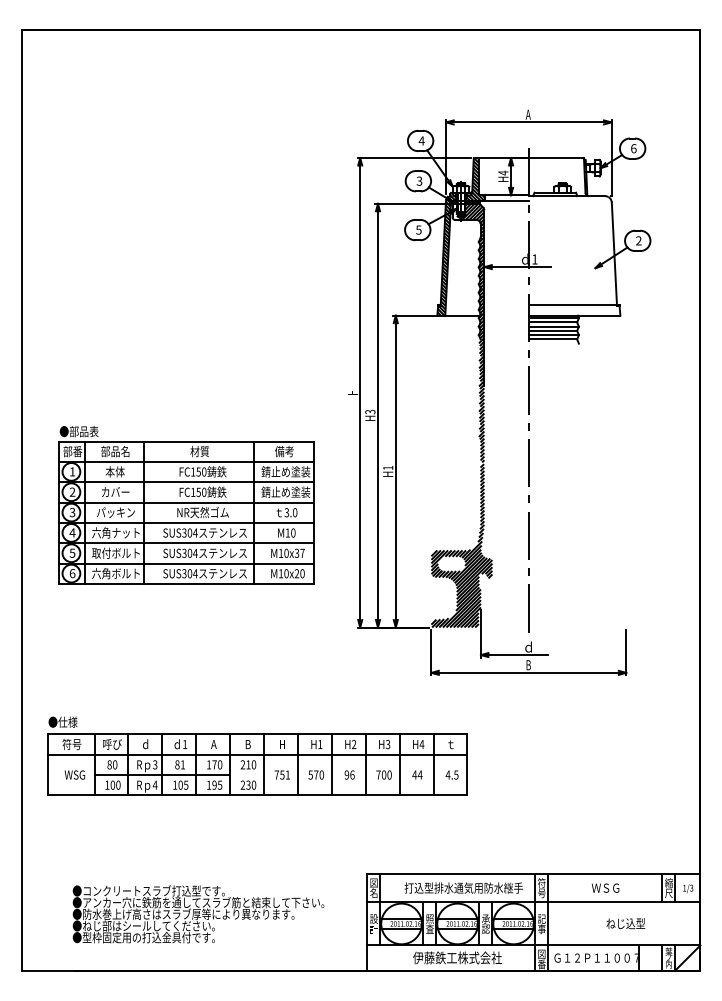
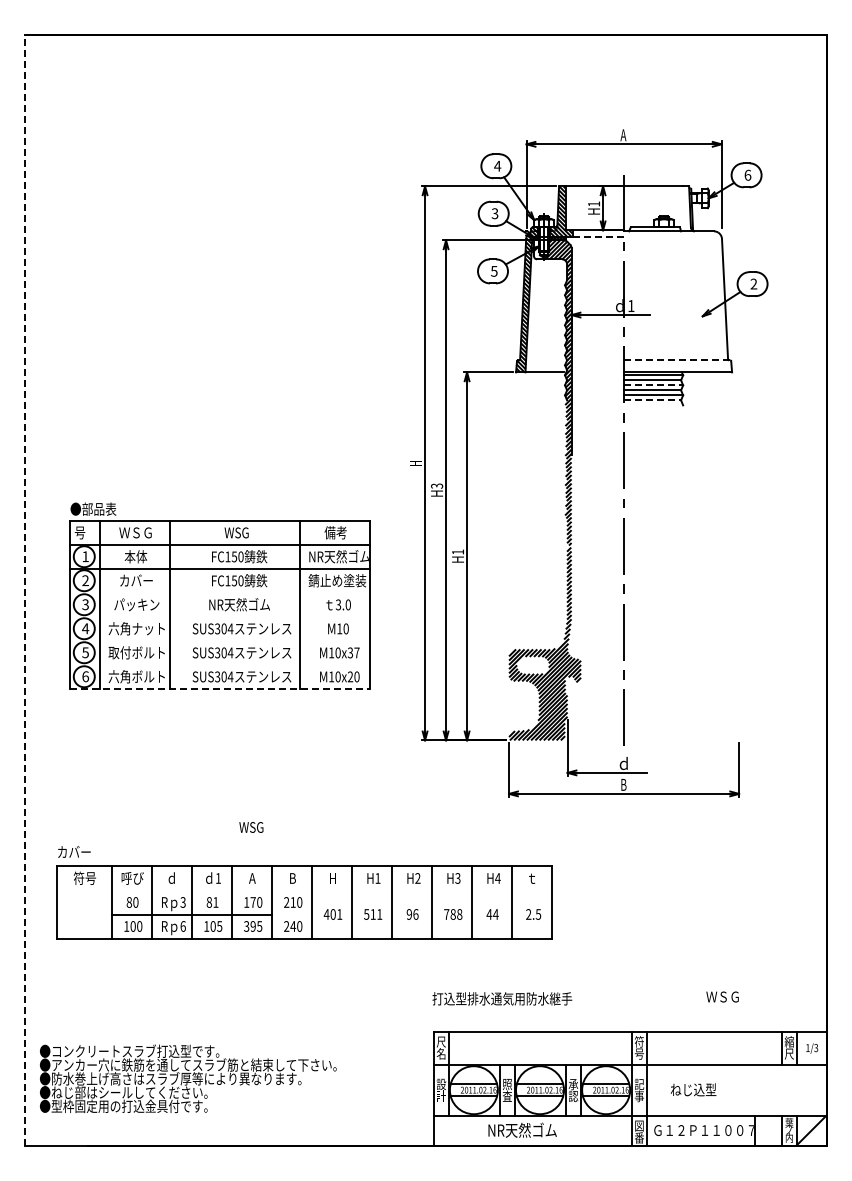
text: (503, 172) -> (594, 203), H4 -> H1
line: (507, 201) -> (598, 237), solid -> dashed
line: (573, 305) -> (676, 360), solid -> dashed
line: (553, 326) -> (653, 385), solid -> dashed
line: (552, 339) -> (652, 400), solid -> dashed
text: (72, 451) -> (85, 532), 部番 -> 号
text: (114, 451) -> (135, 532), 部品名 -> ＷＳＧ
text: (200, 451) -> (236, 532), 材質 -> WSG
text: (286, 471) -> (338, 556), 錆止め塗装 -> NR天然ゴム
line: (21, 500) -> (25, 590), solid -> dashed
line: (186, 502) -> (219, 592), removed
line: (186, 522) -> (219, 616), removed
line: (186, 542) -> (219, 640), removed
line: (186, 563) -> (219, 664), removed
line: (186, 583) -> (220, 688), solid -> dashed
text: (63, 721) -> (74, 851), ●仕様 -> カバー
line: (257, 754) -> (303, 890), removed
text: (75, 775) -> (251, 827), moved
text: (279, 775) -> (329, 914), 751 -> 401
text: (319, 775) -> (376, 914), 570 -> 511
text: (386, 775) -> (456, 914), 700 -> 788
text: (447, 775) -> (528, 914), 4.5 -> 2.5
text: (155, 785) -> (183, 926), 4 -> 6
text: (208, 785) -> (246, 926), 195 -> 395
text: (248, 785) -> (293, 926), 230 -> 240
text: (373, 882) -> (440, 1041), 図 -> 尺
text: (463, 887) -> (502, 998), moved
text: (605, 887) -> (722, 996), moved
text: (198, 914) -> (188, 1078), moved
text: (625, 923) -> (693, 1089), moved
text: (457, 957) -> (539, 1129), 伊藤鉄工株式会社 -> NR天然ゴム

